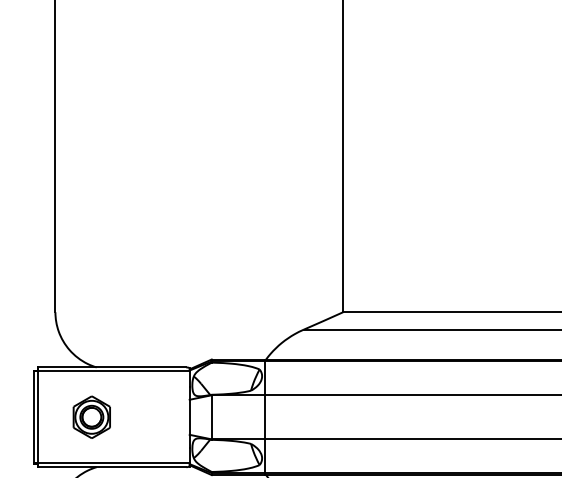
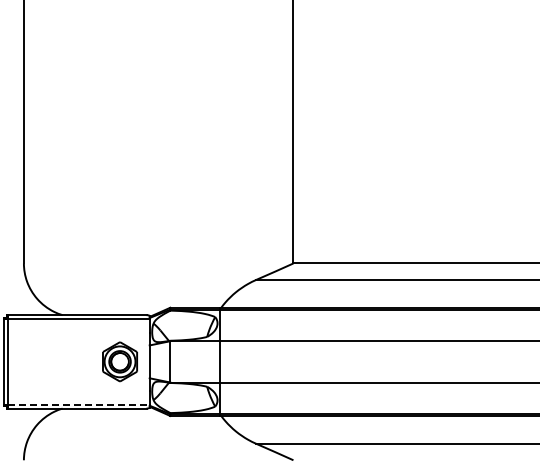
part: (91, 416) -> (119, 361), moved
line: (113, 462) -> (78, 404), solid -> dashed

